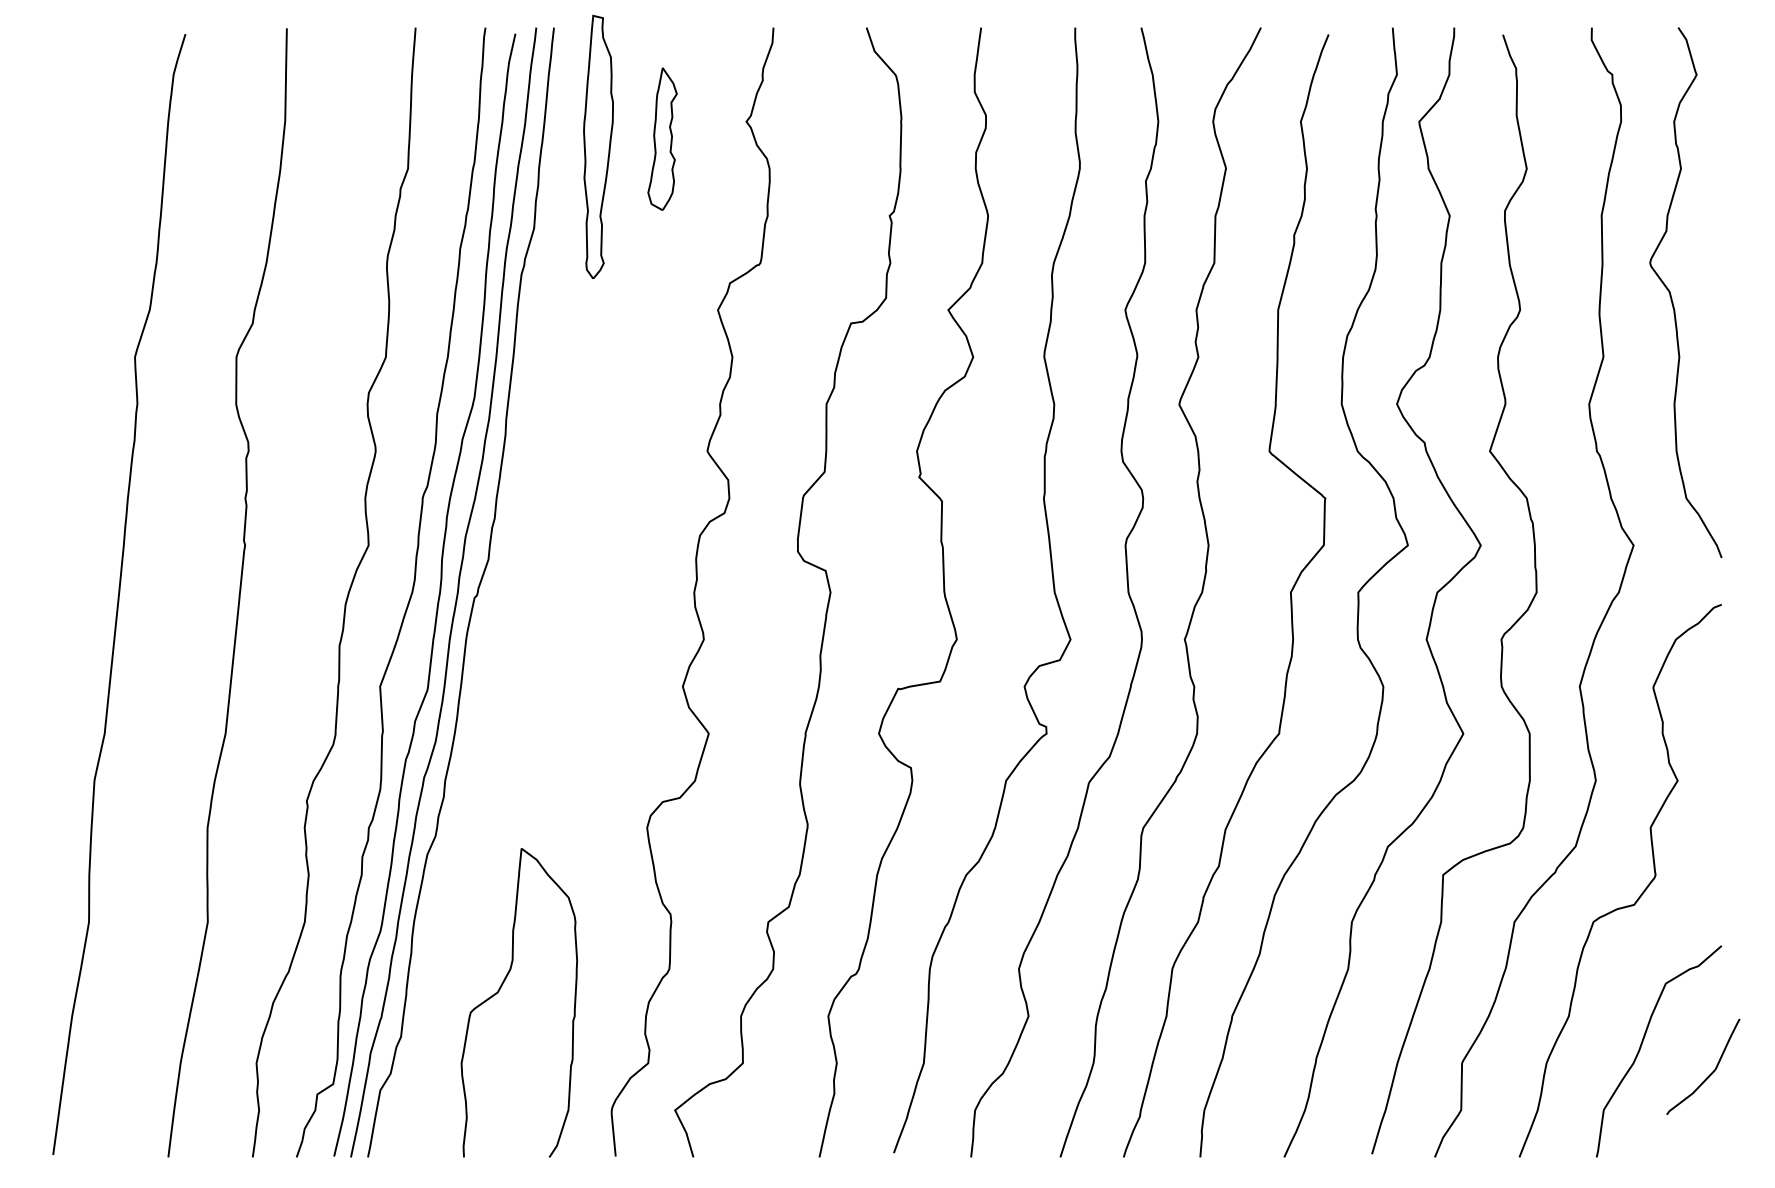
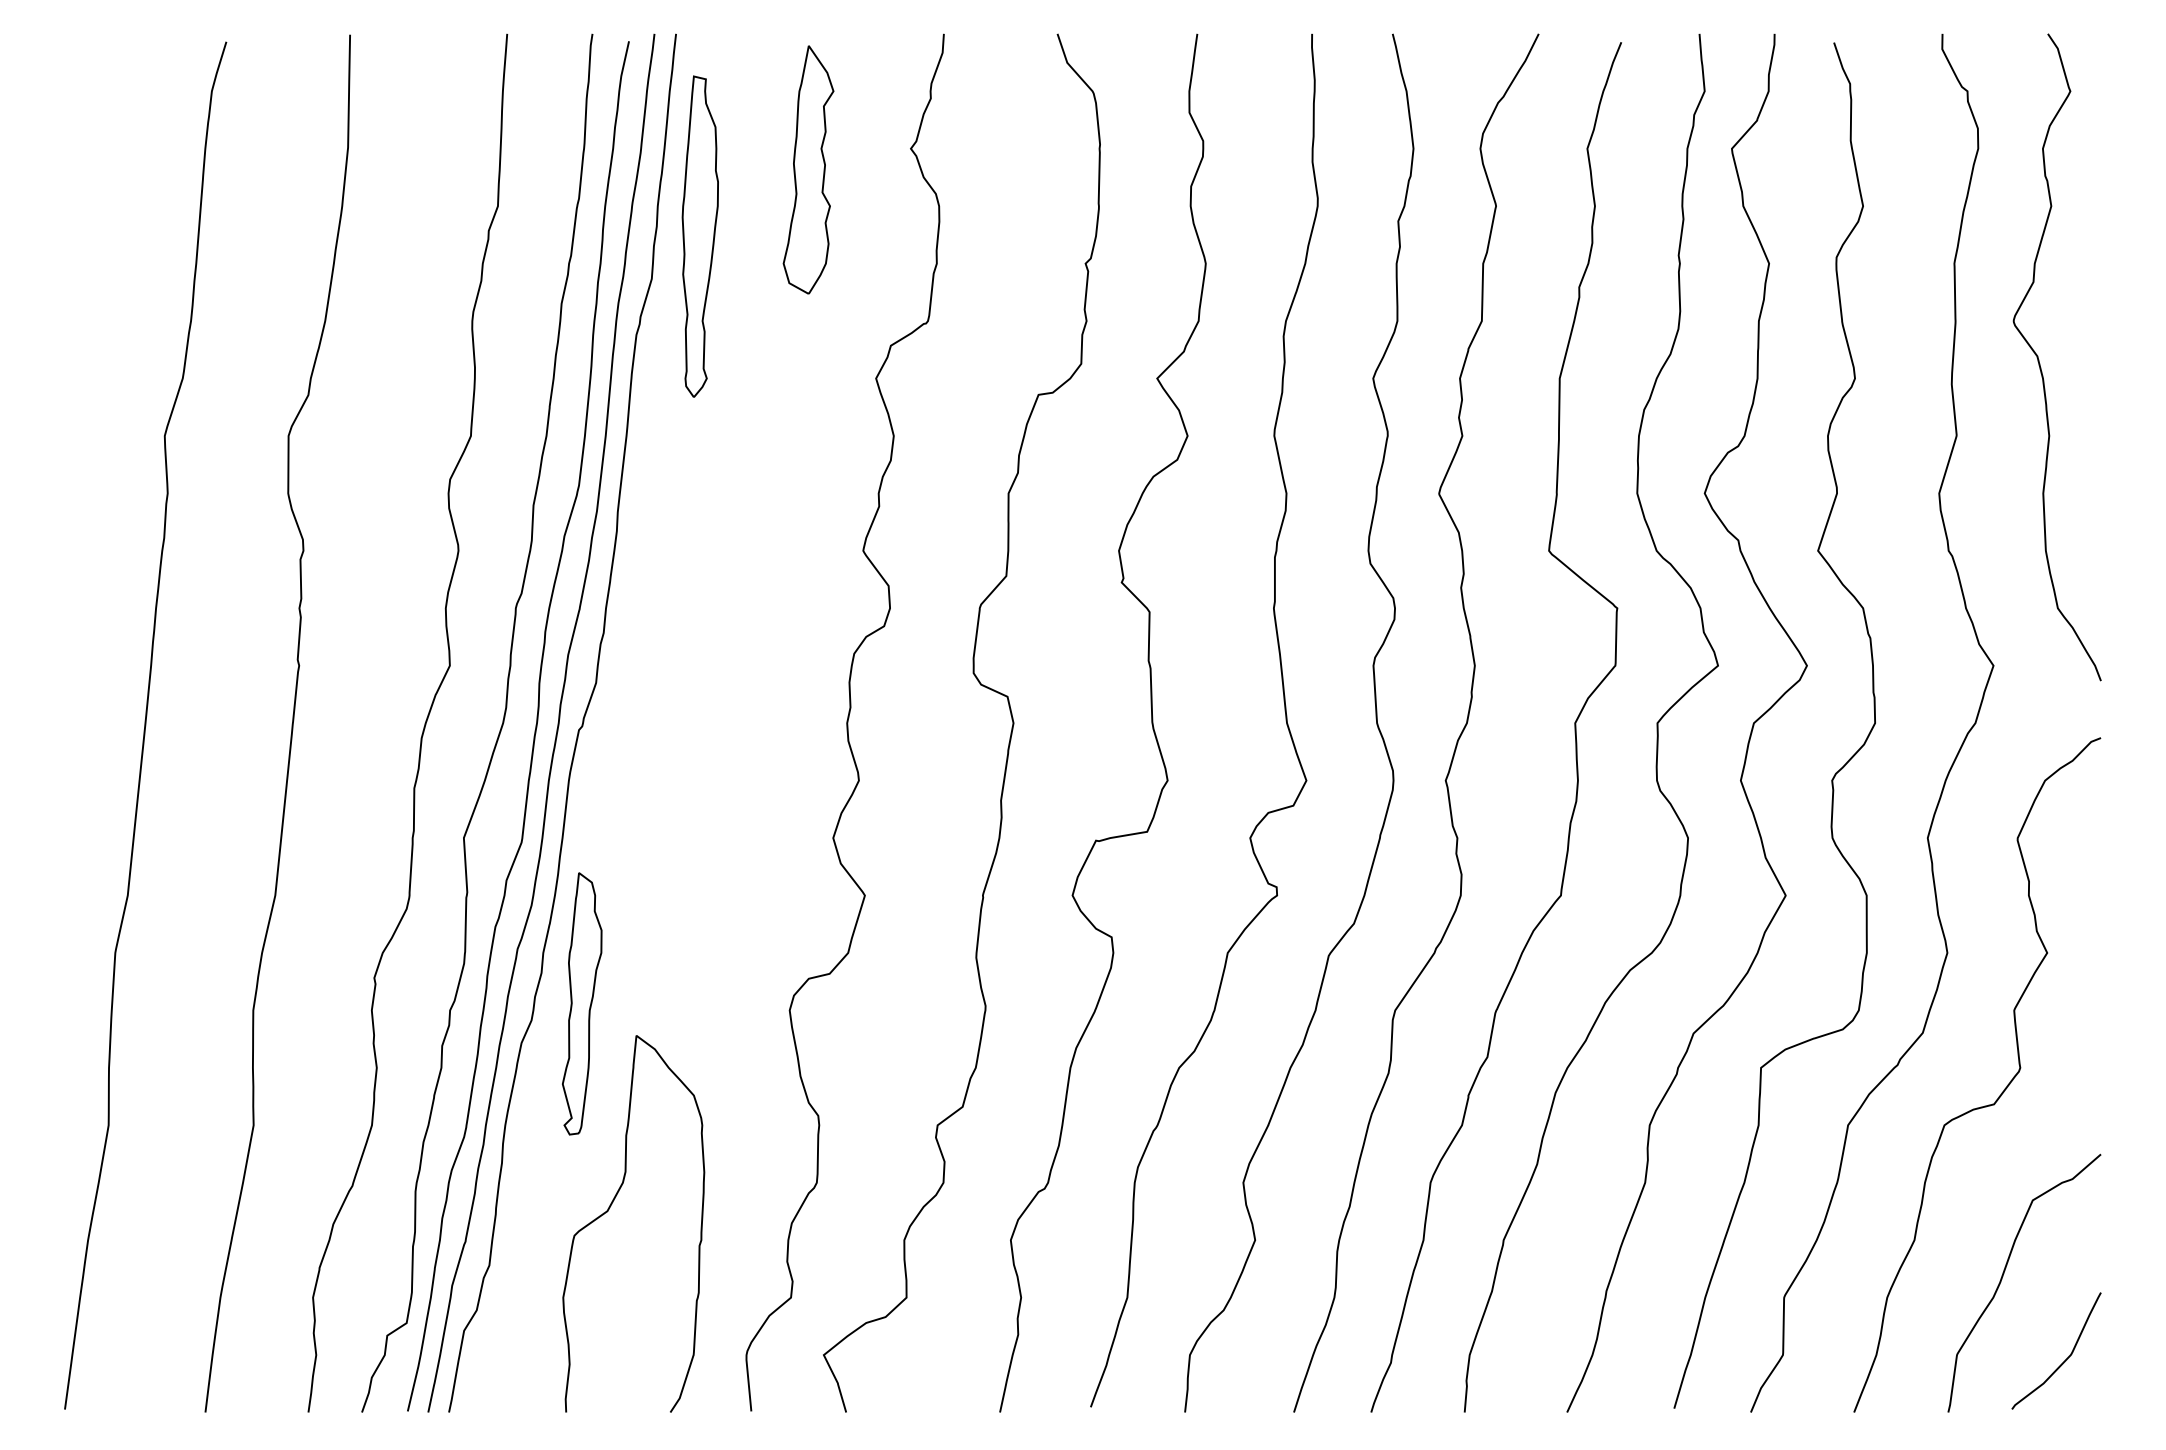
part: (662, 138) -> (808, 169), size x1.43
part: (597, 146) -> (699, 236), moved
part: (477, 822) -> (582, 1003), added
curve: (1710, 1073) -> (2065, 1359), moved

